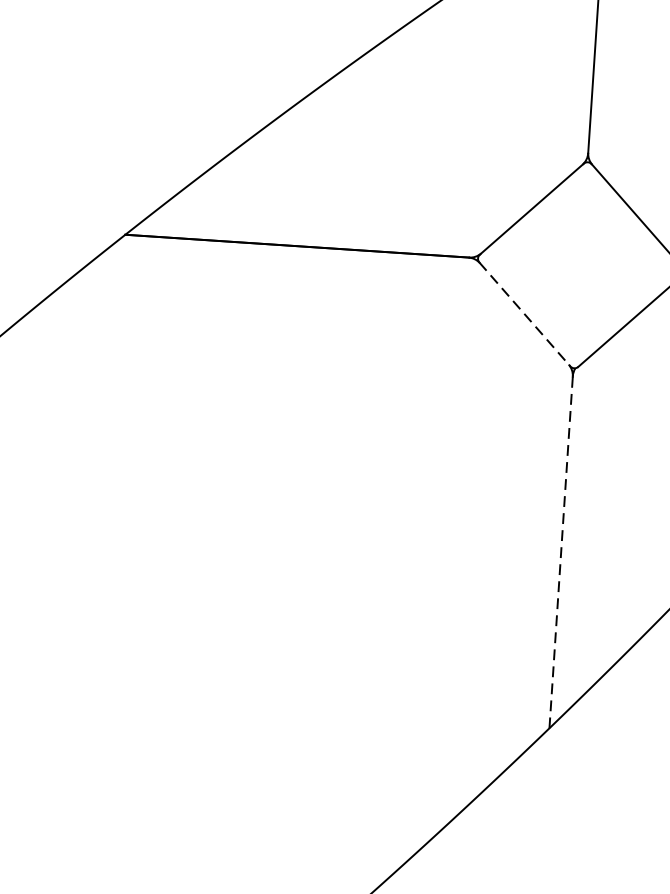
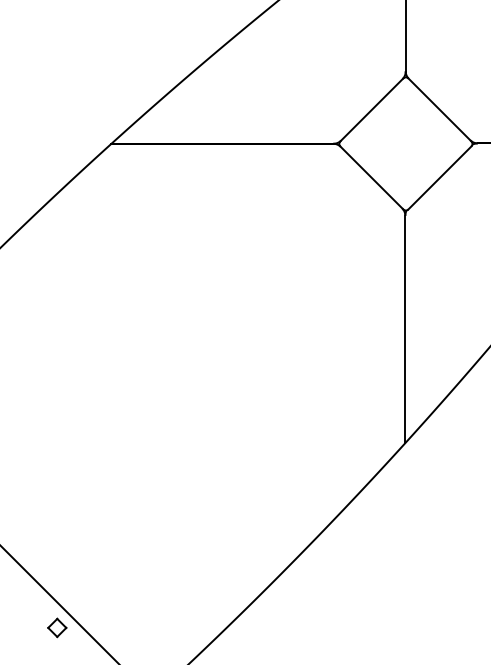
line: (524, 313) -> (371, 177), dashed -> solid
line: (561, 552) -> (405, 329), dashed -> solid

